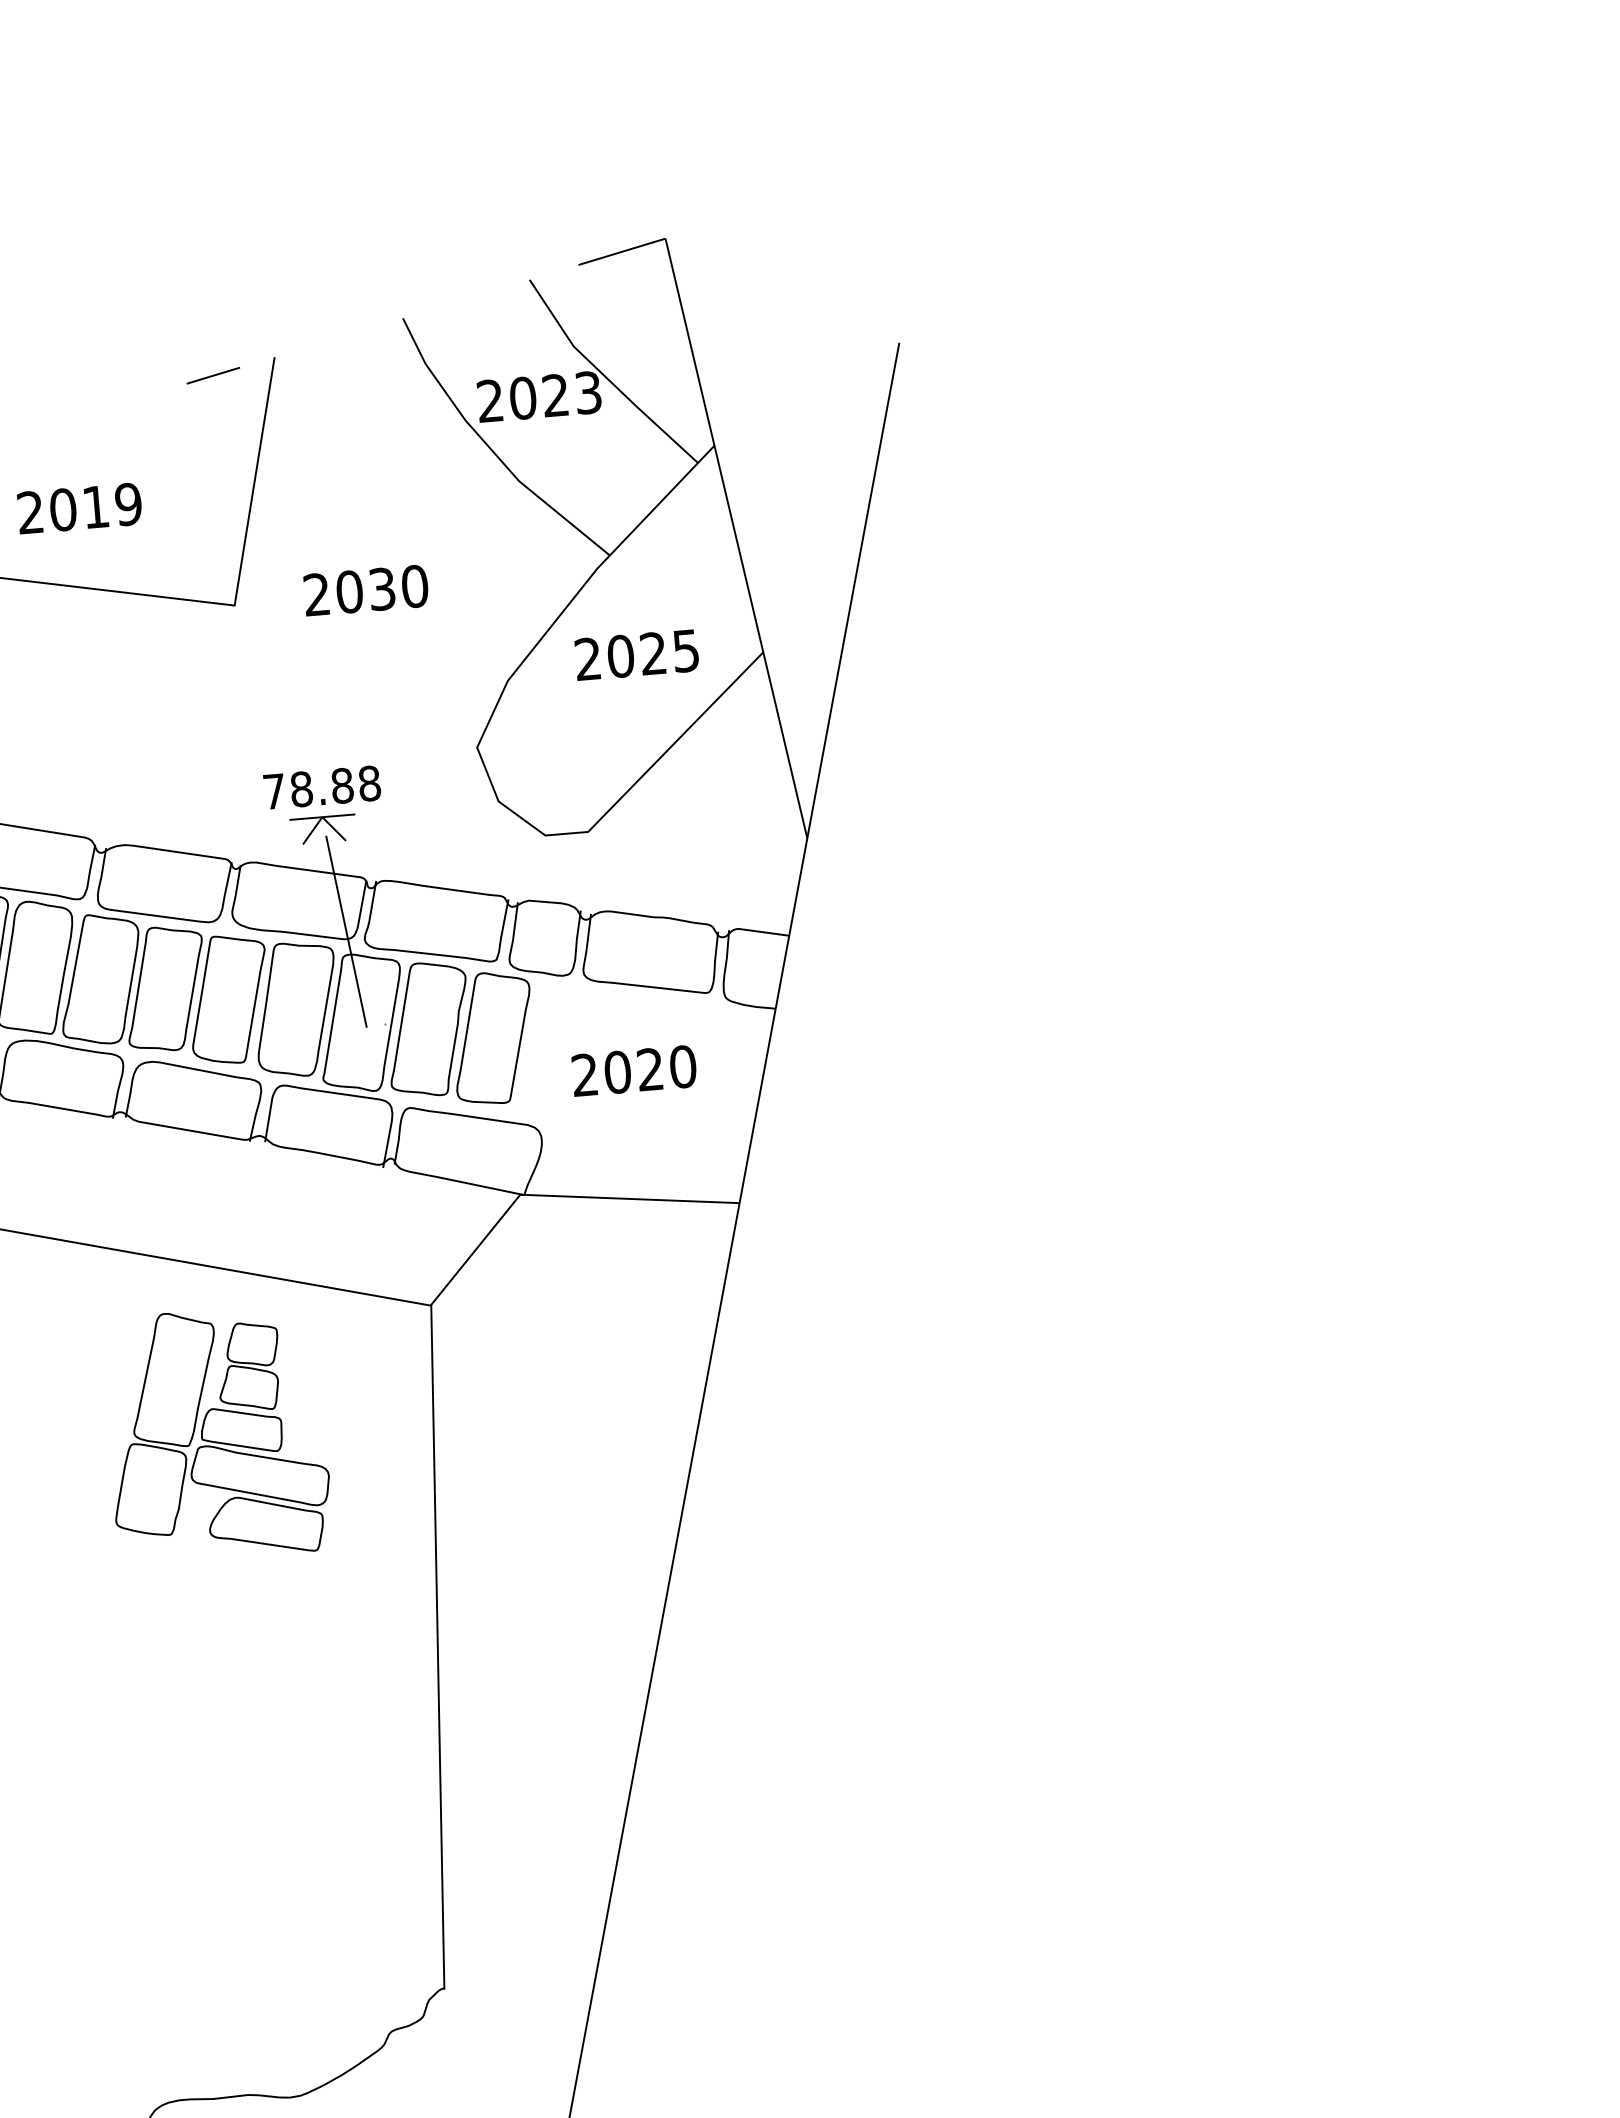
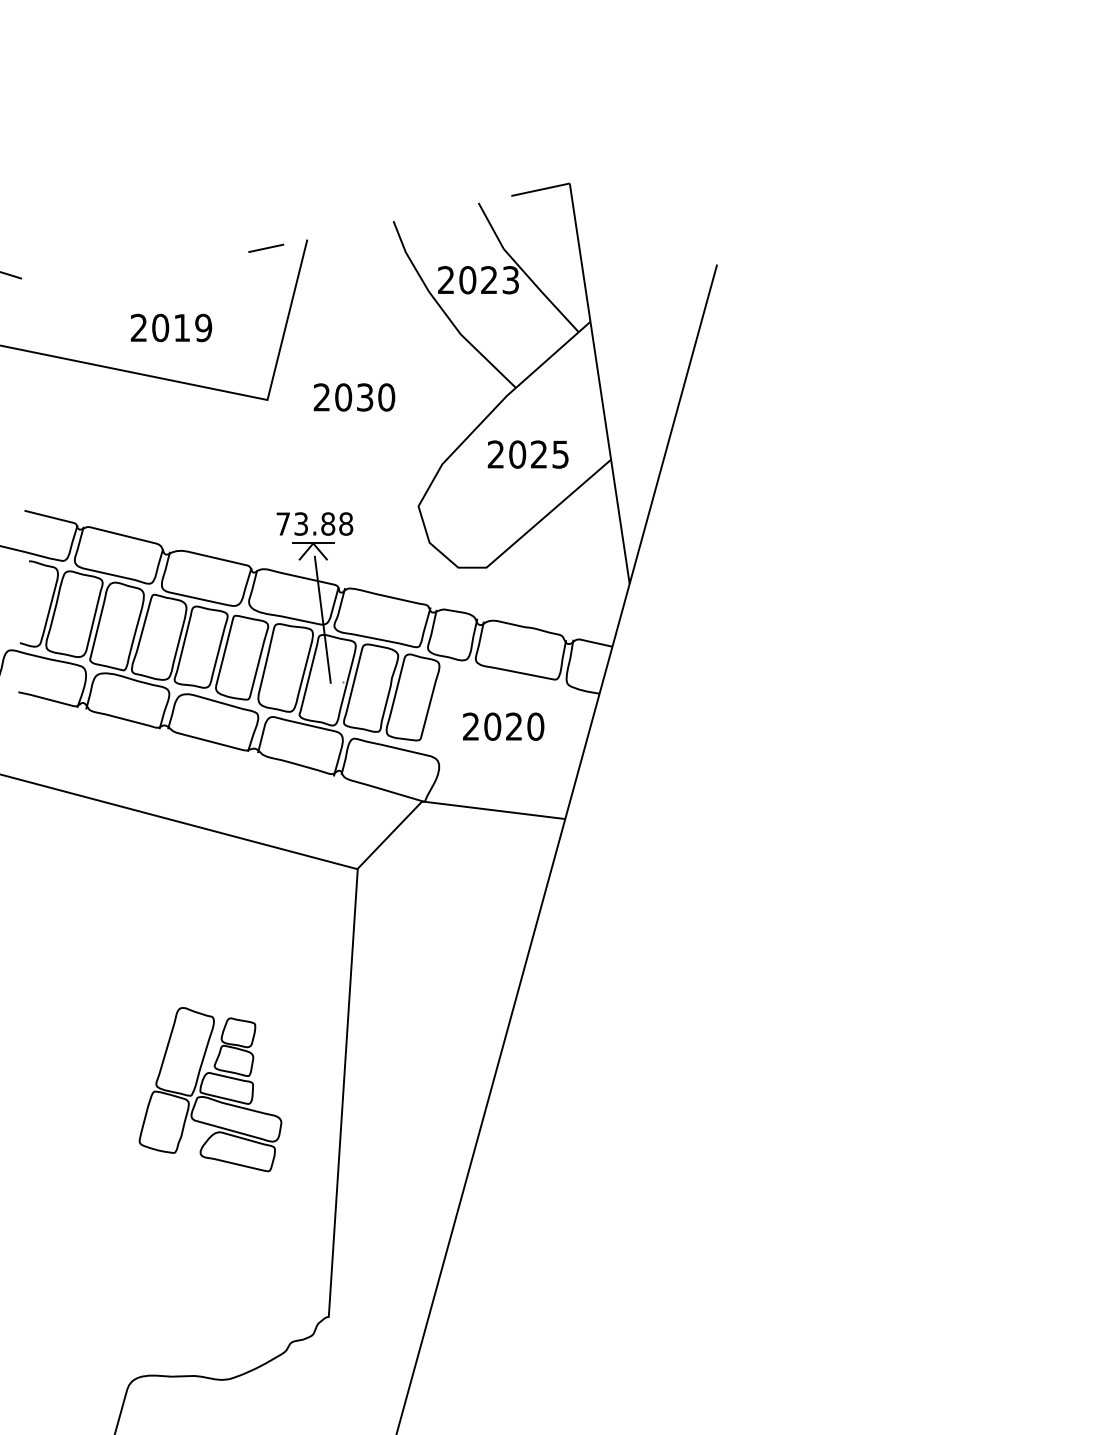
text: (301, 788) -> (301, 523), 78.88 -> 73.88
part: (217, 1434) -> (210, 1089), moved

